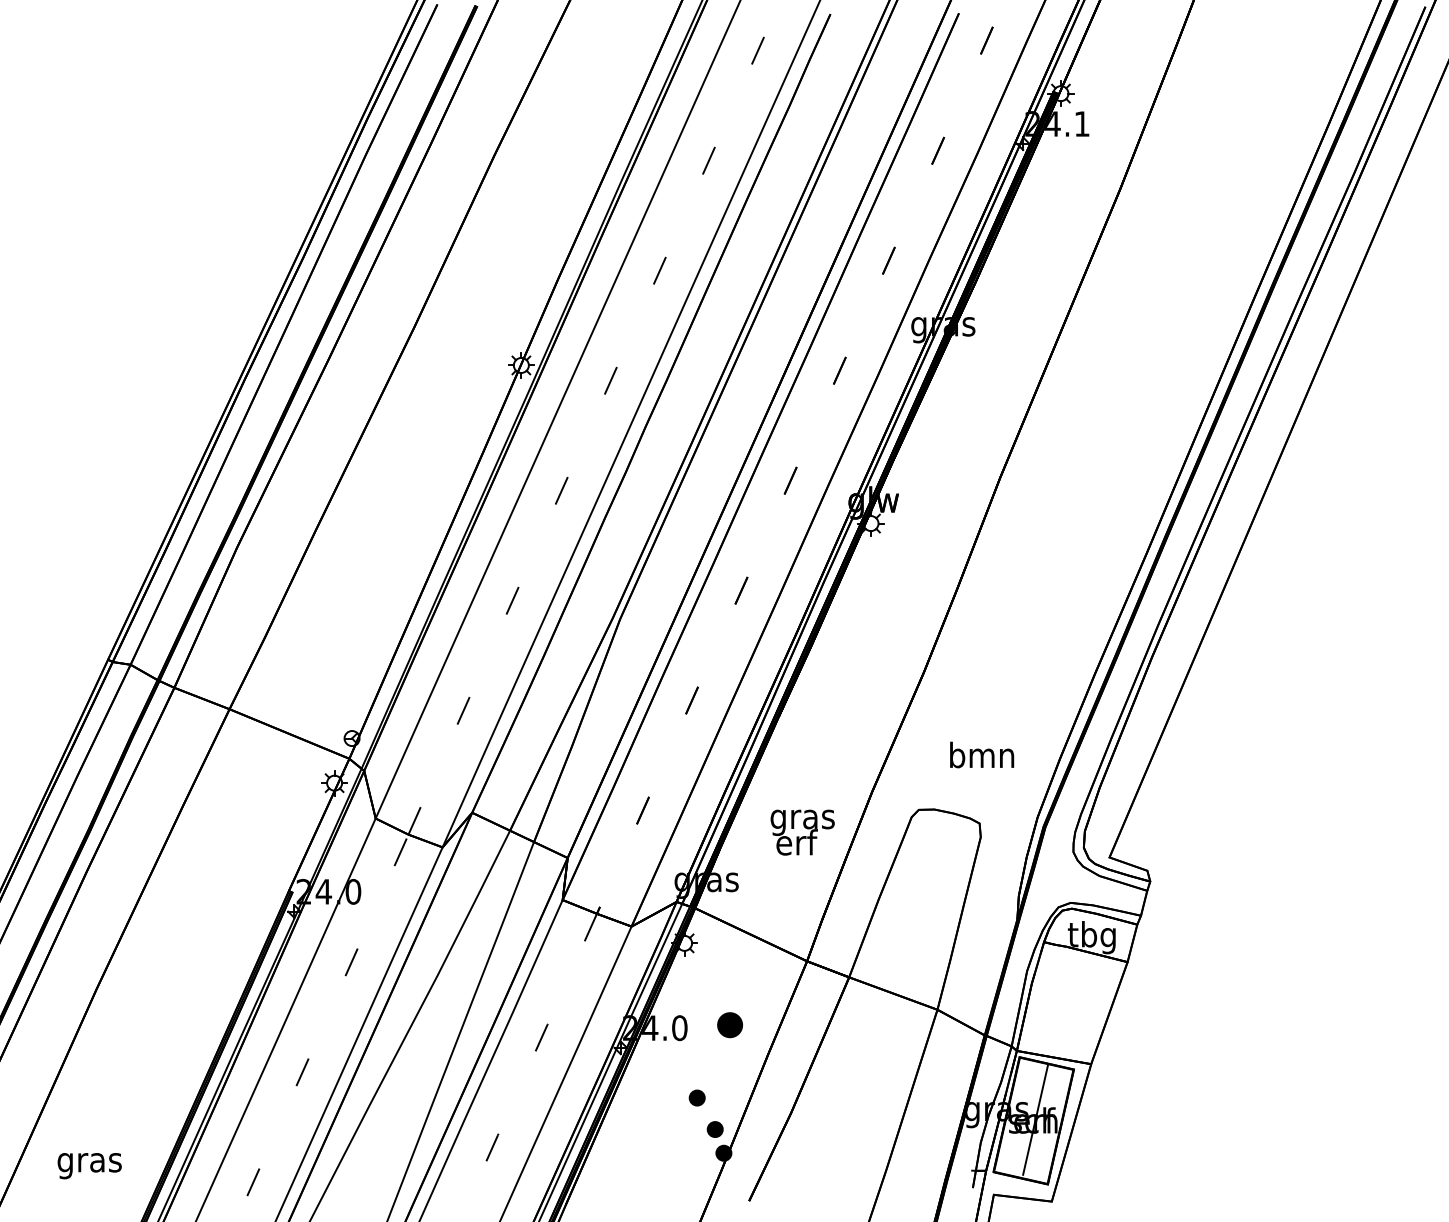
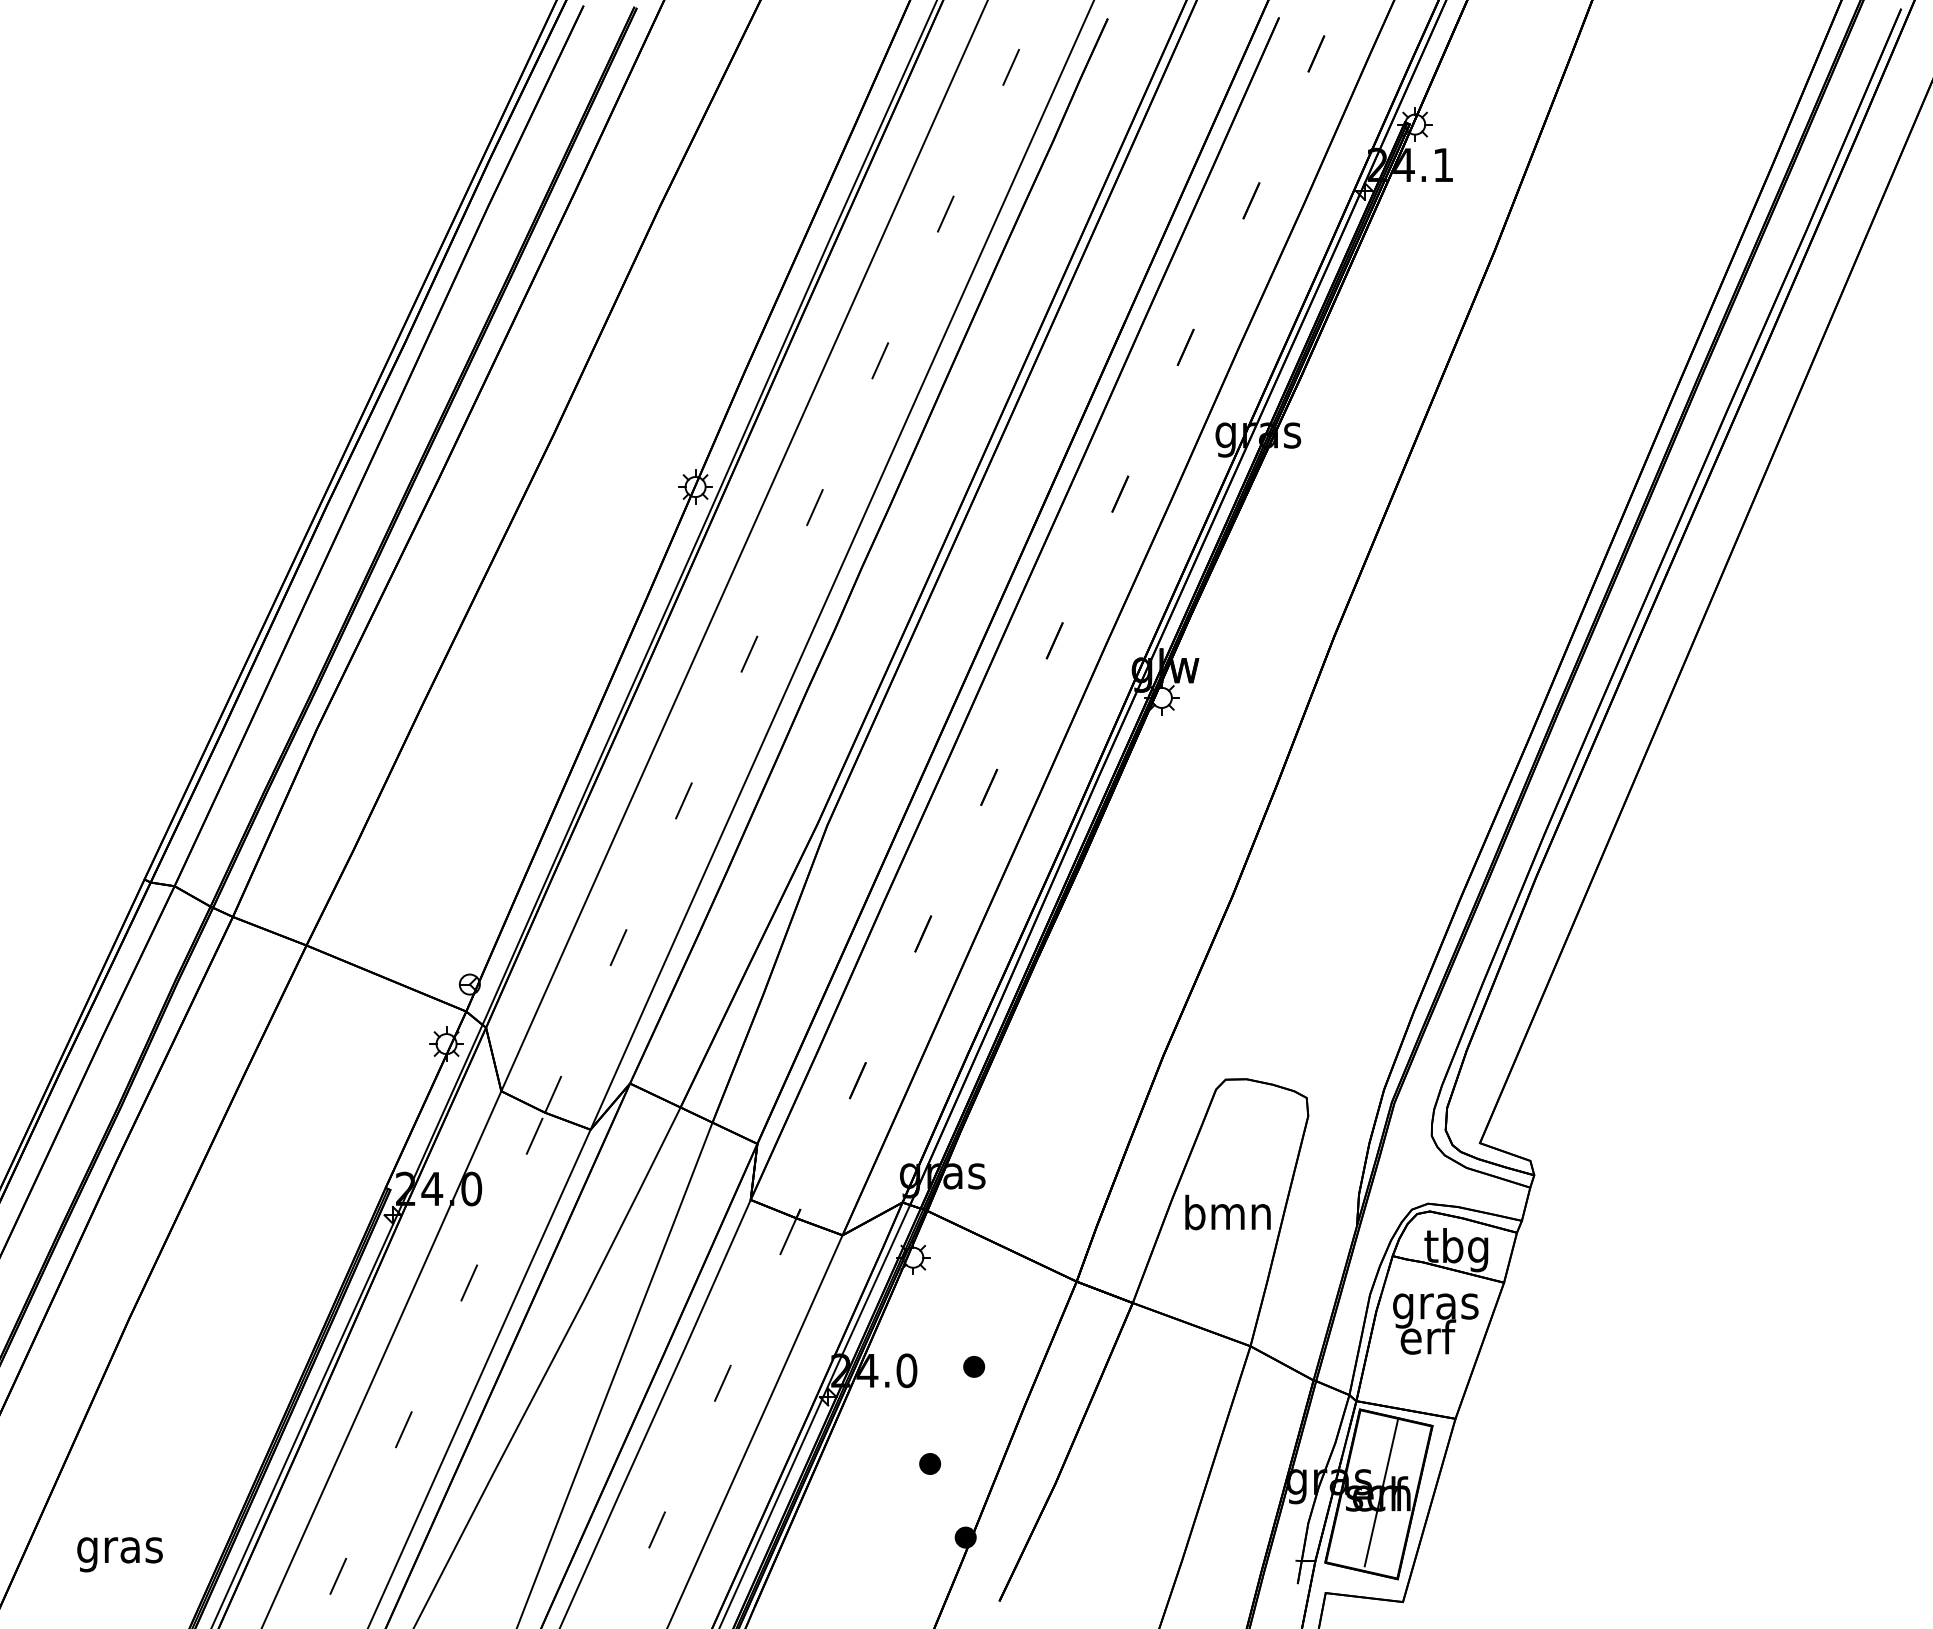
text: (981, 754) -> (1227, 1212), moved
text: (802, 832) -> (1435, 1323), moved
part: (730, 1024) -> (974, 1366), size x0.62
part: (715, 1129) -> (954, 1505), removed

